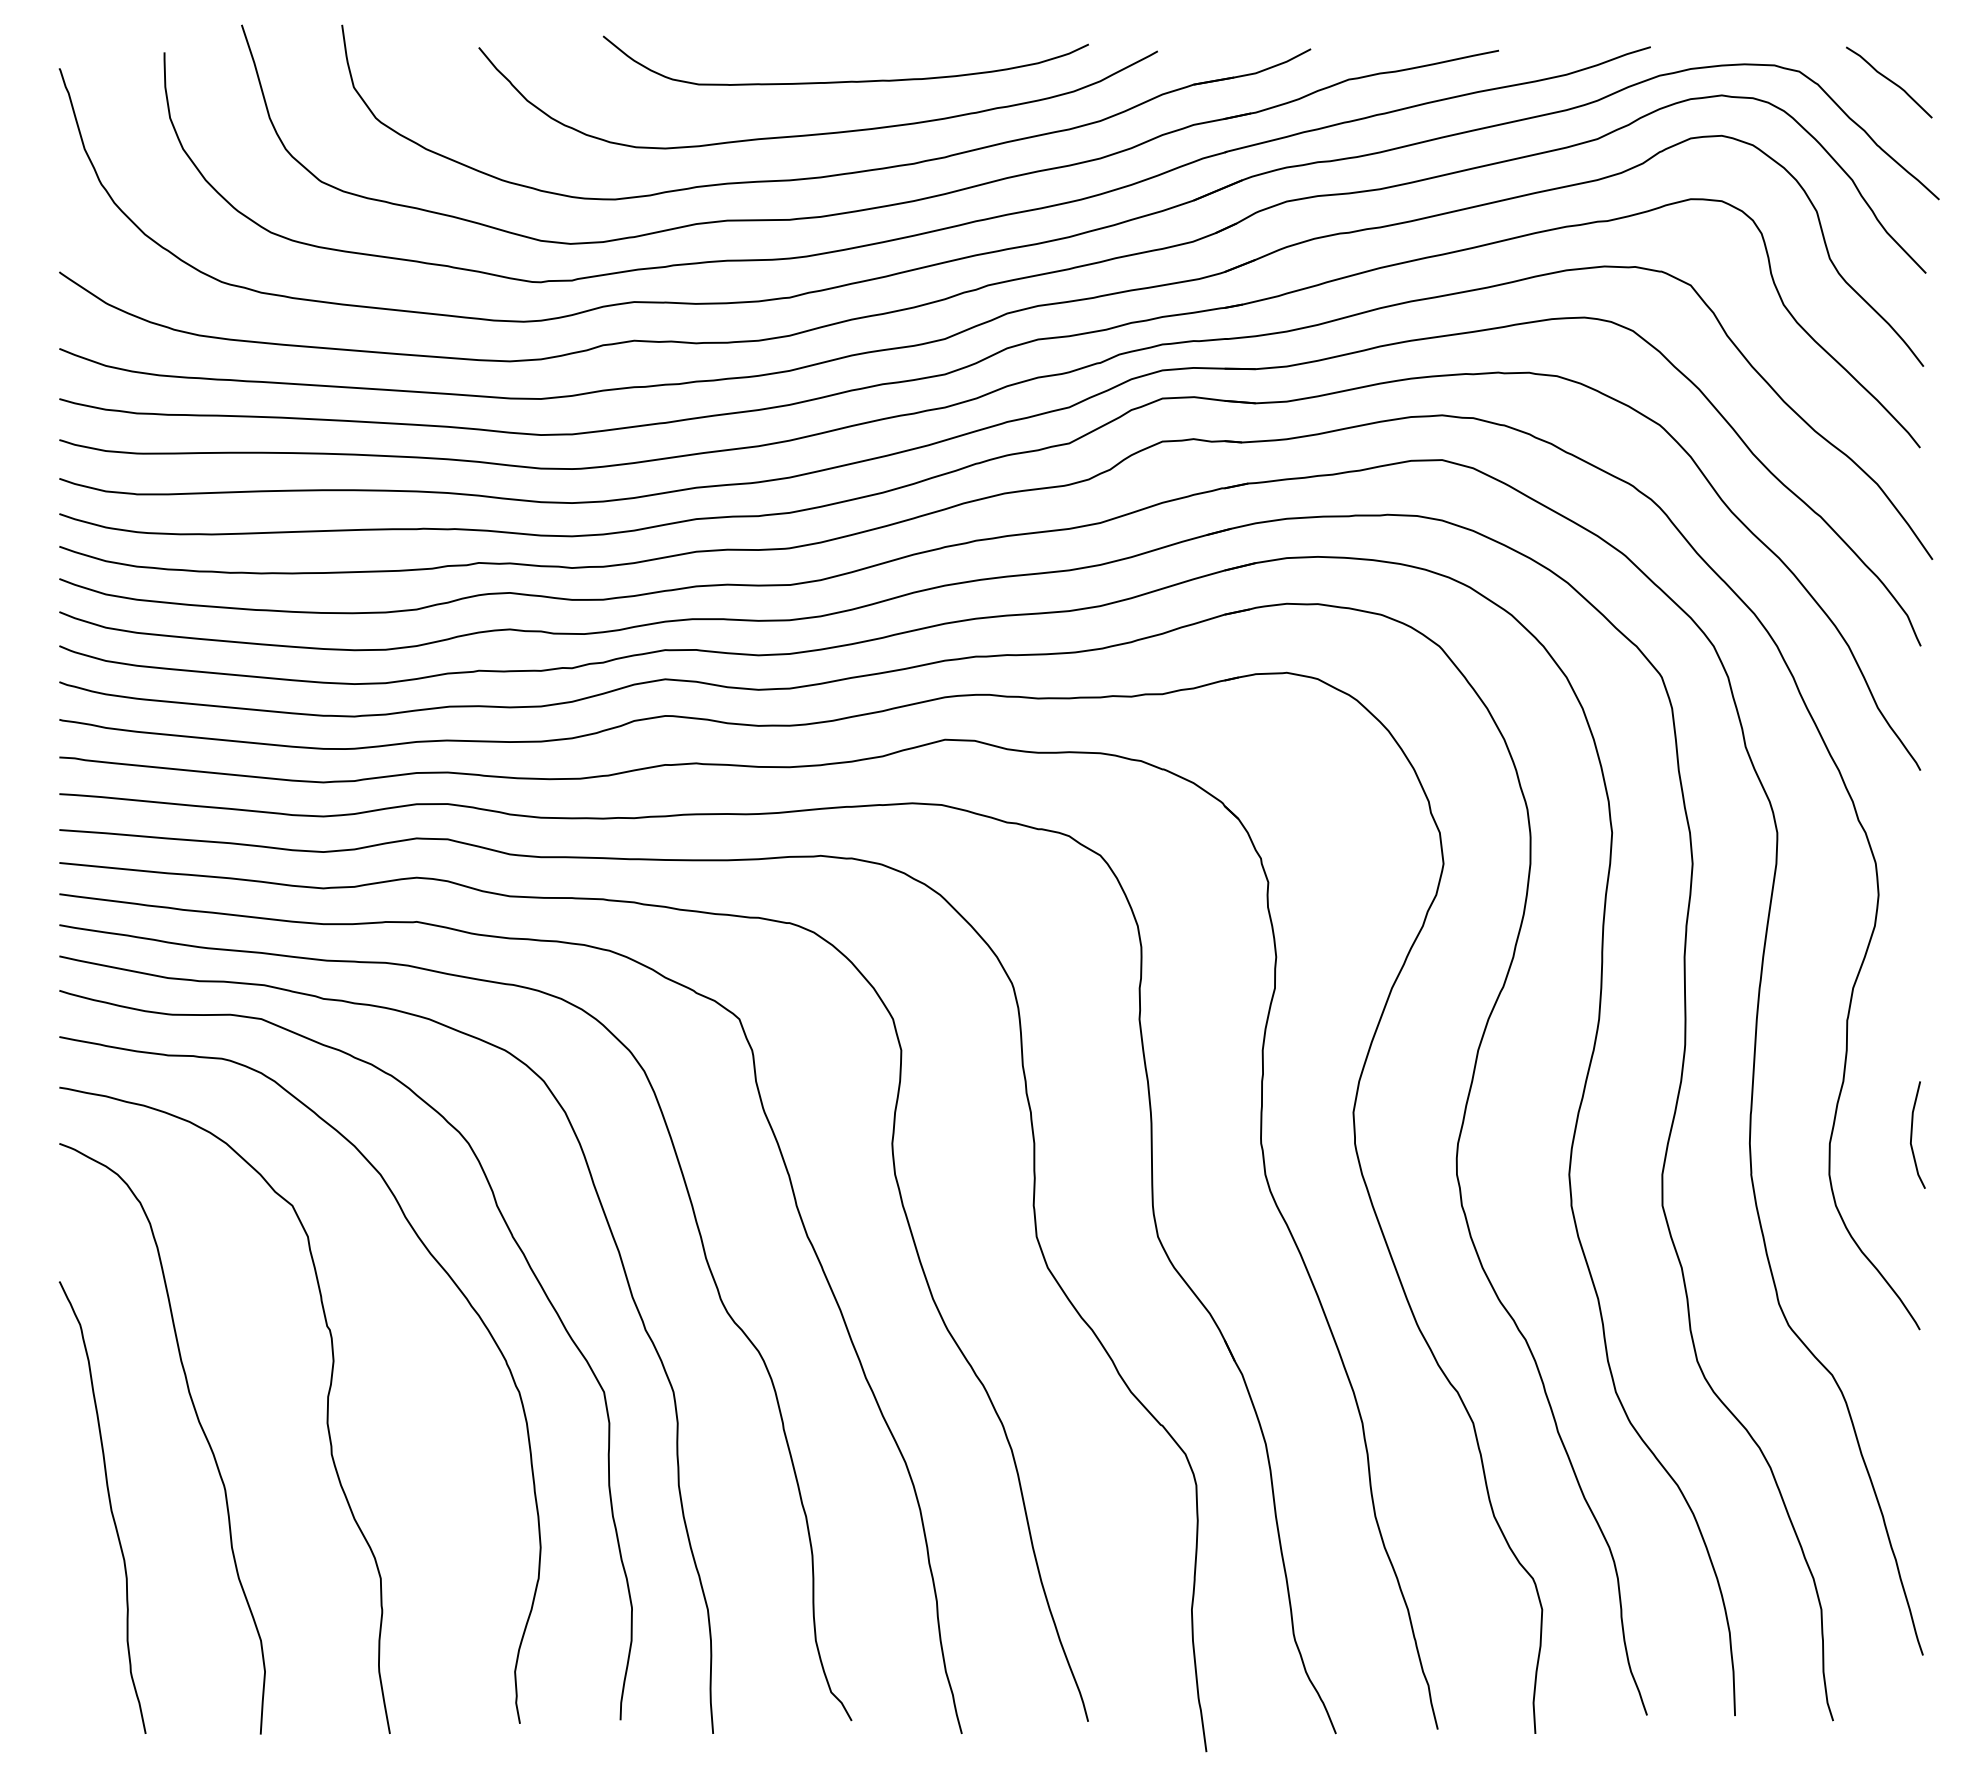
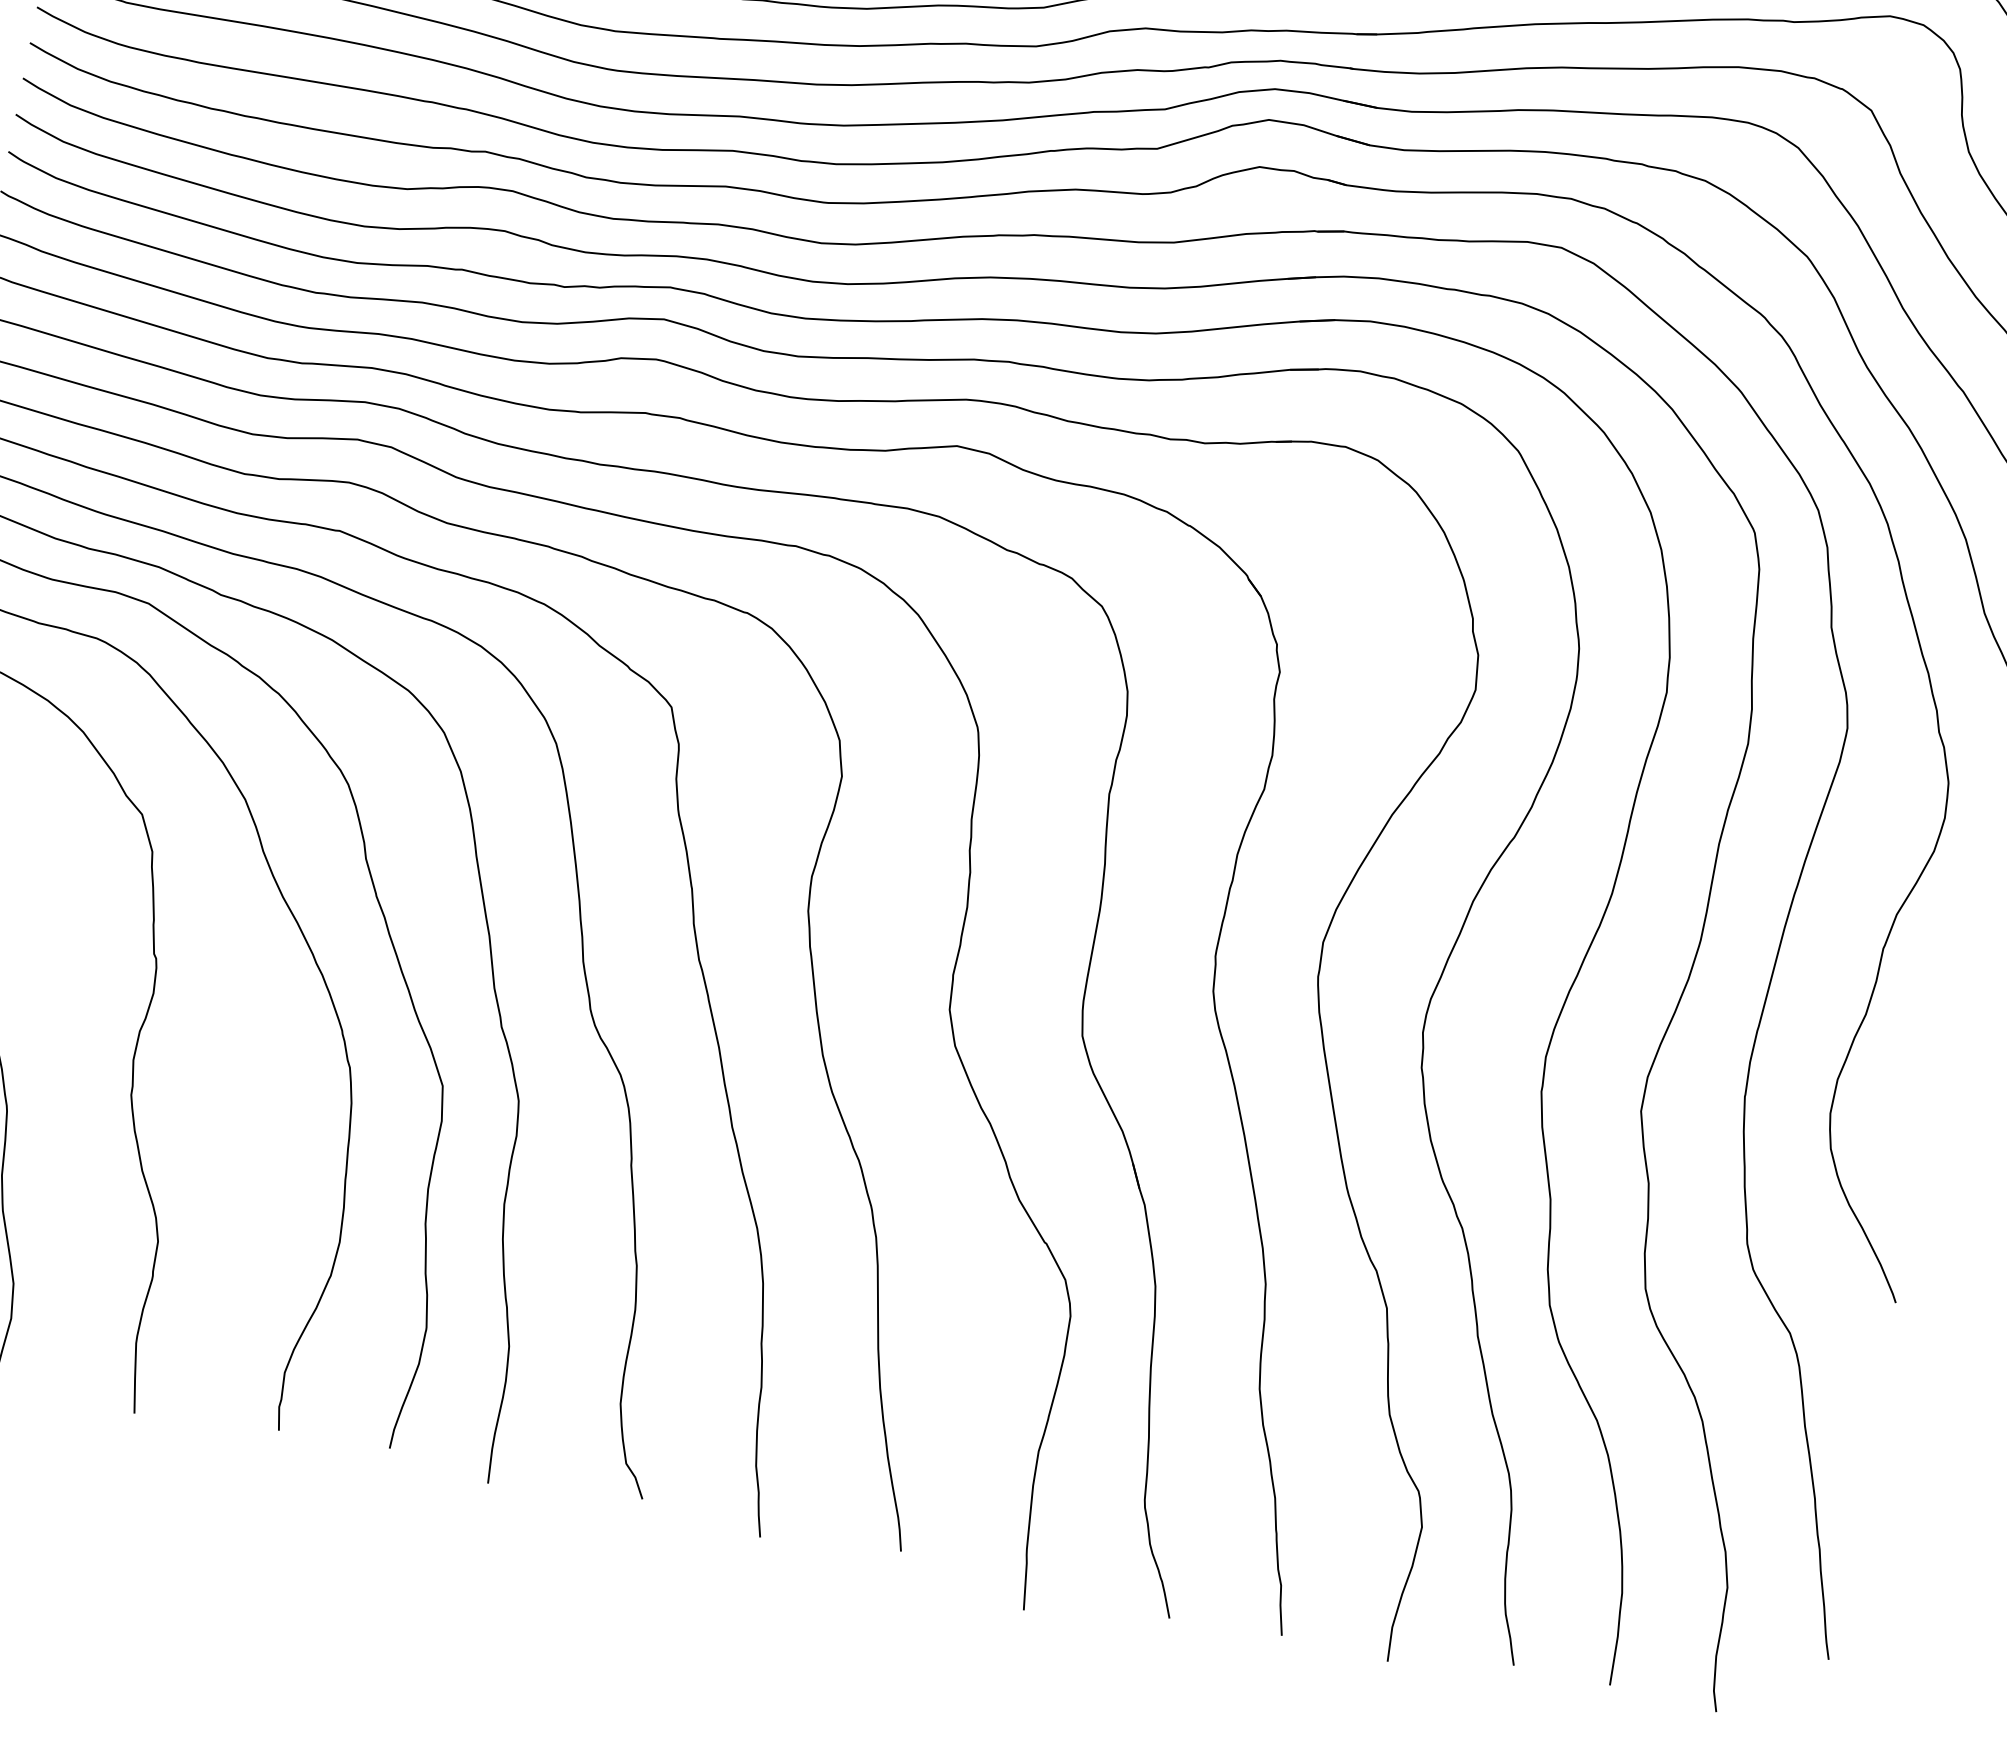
line: (1912, 1134) -> (1930, 1087), removed

